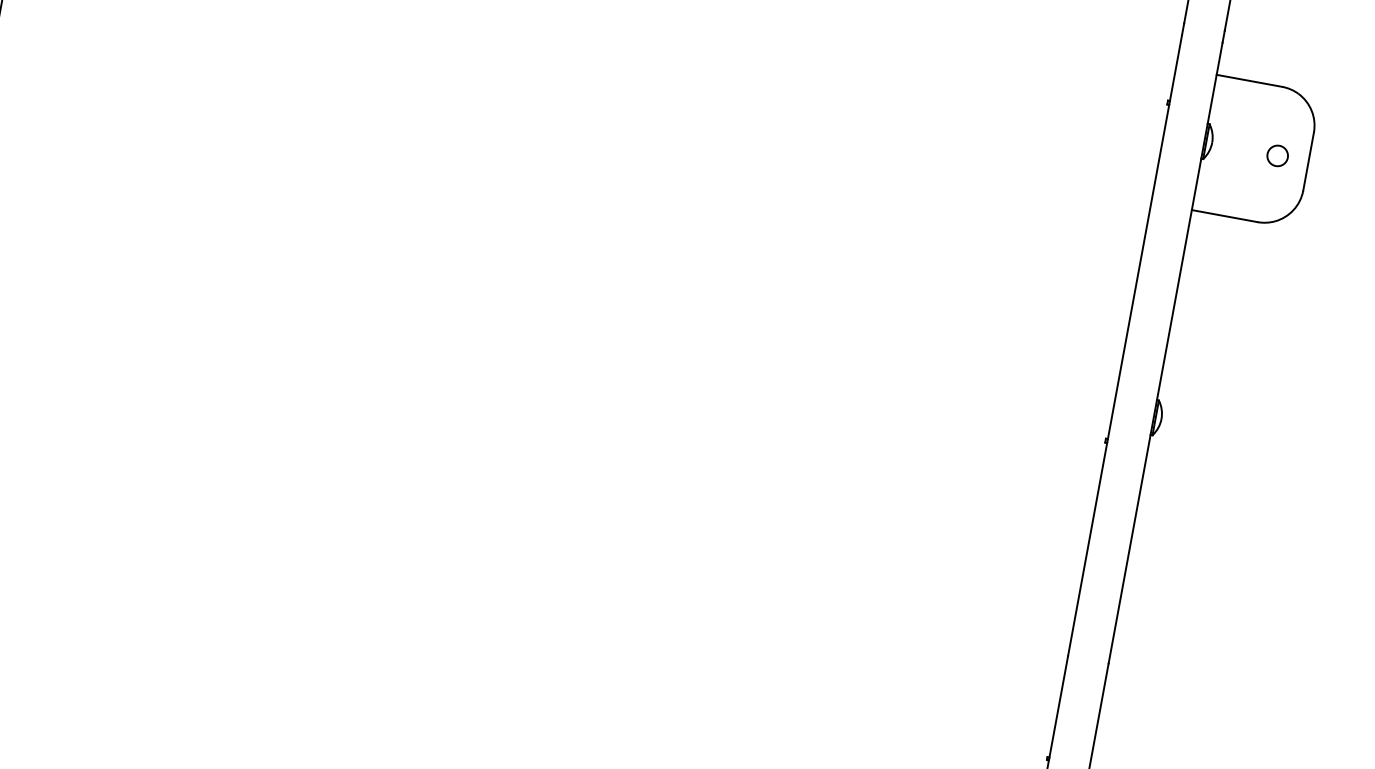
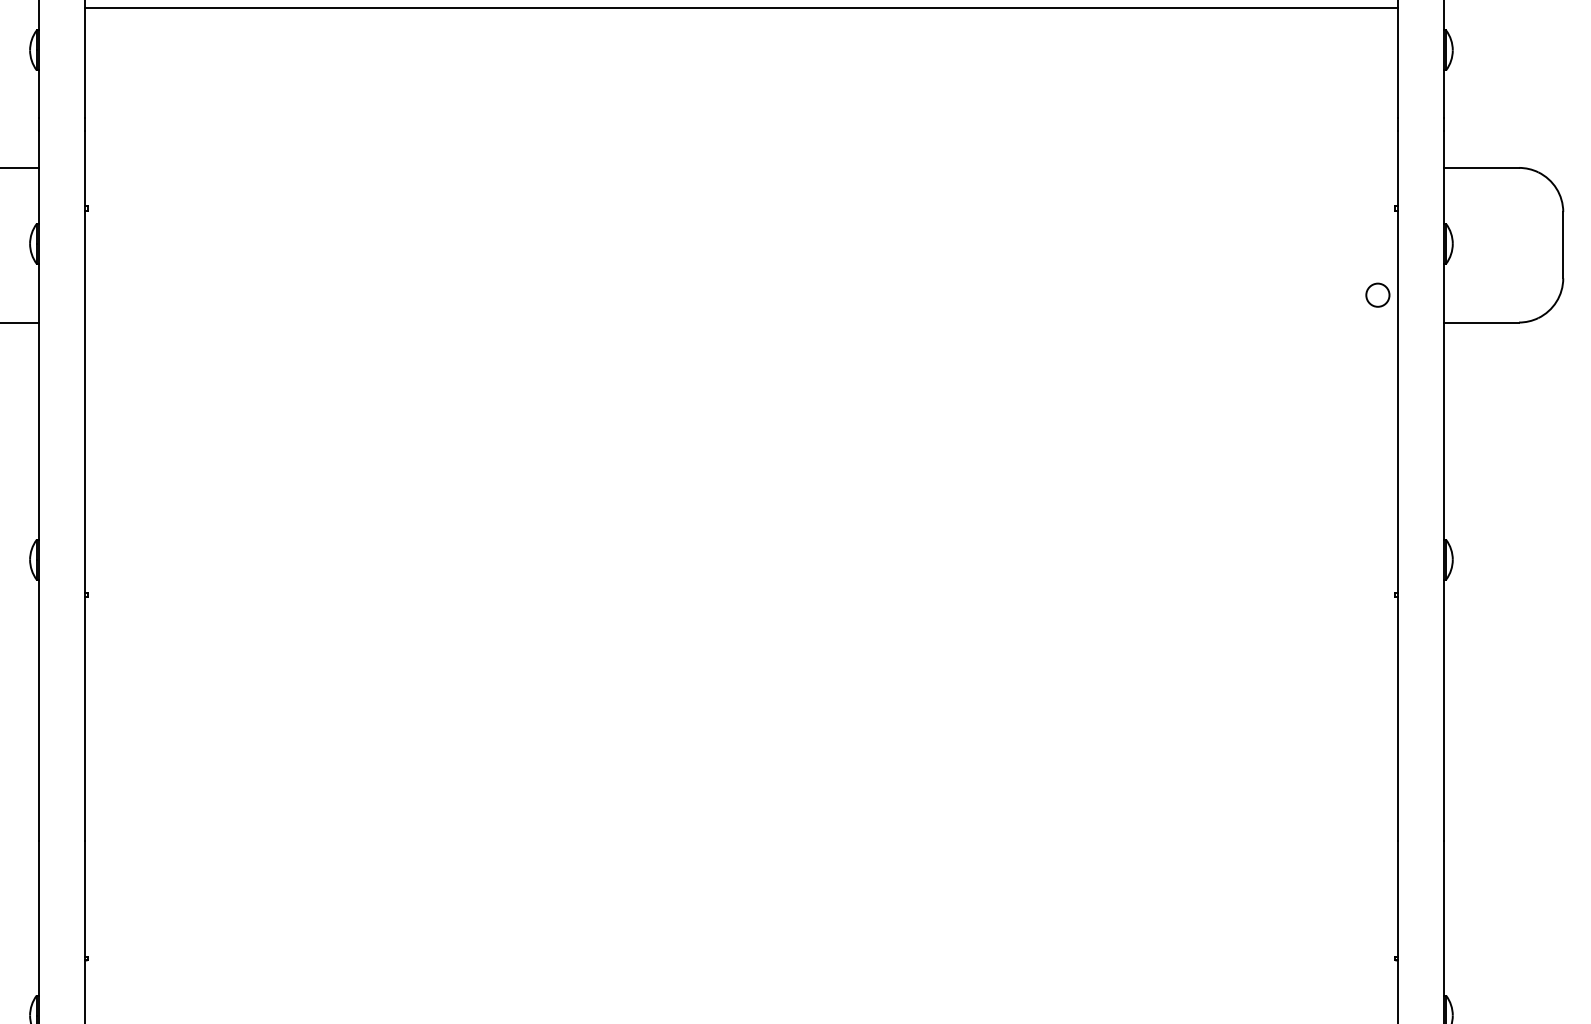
circle: (1277, 155) -> (1377, 294), moved

